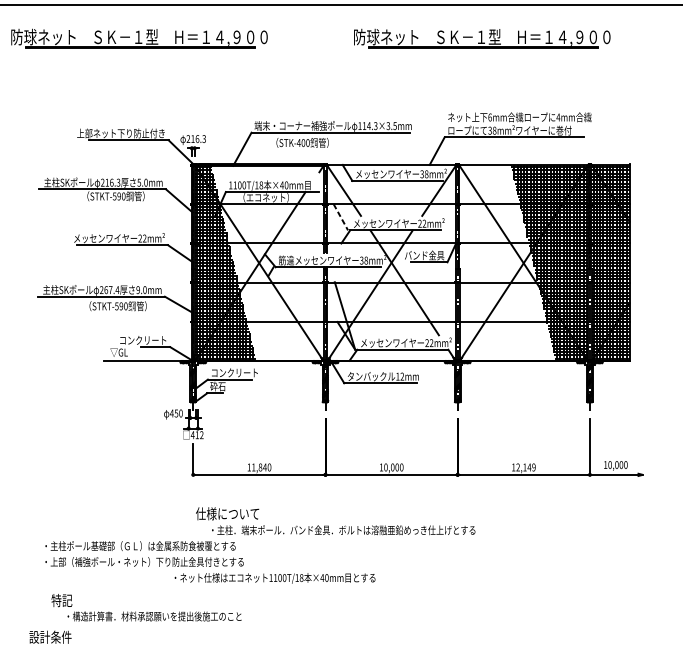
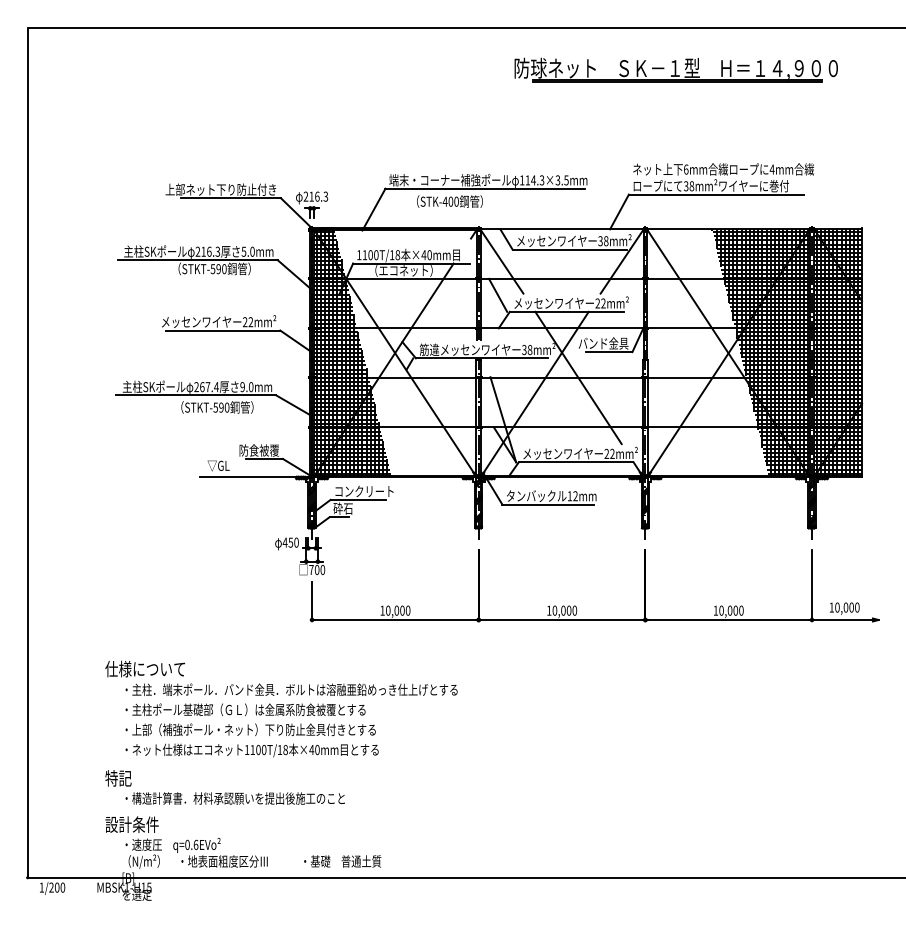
part: (138, 38) -> (243, 69), removed
line: (341, 217) -> (498, 295), dashed -> solid
text: (143, 340) -> (249, 450), コンクリート -> 防食被覆
text: (197, 434) -> (317, 569), 412 -> 700
text: (259, 467) -> (395, 610), 11,840 -> 10,000
text: (526, 467) -> (731, 610), 12,149 -> 10,000
text: (335, 520) -> (281, 677), moved
text: (274, 578) -> (251, 750), moved
text: (146, 607) -> (224, 787), moved

